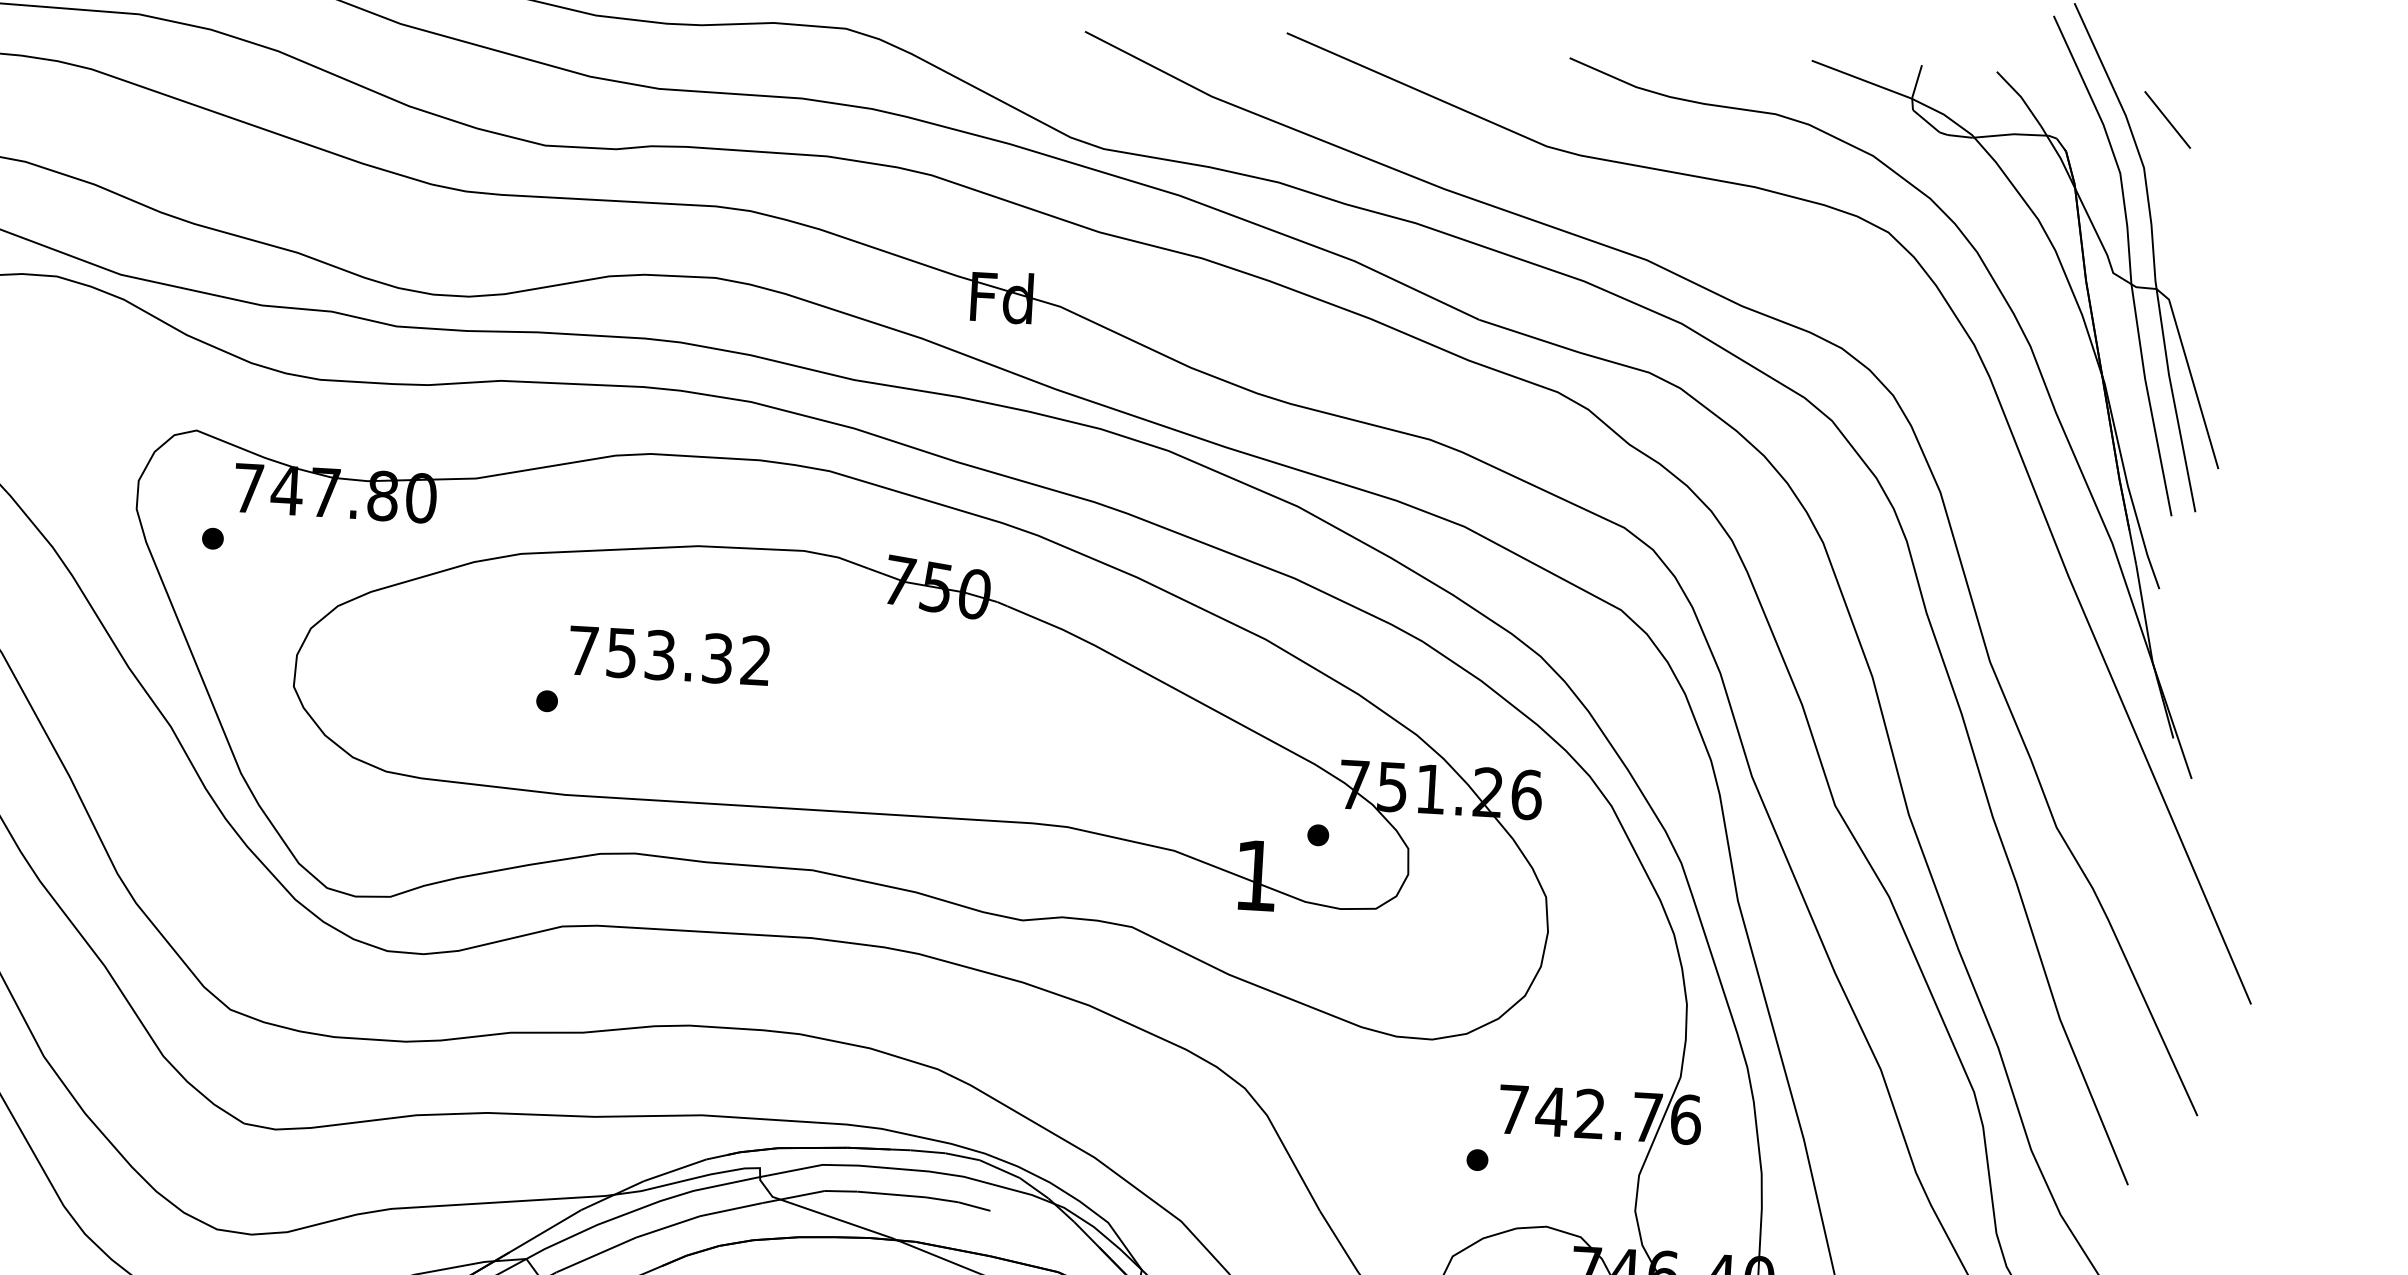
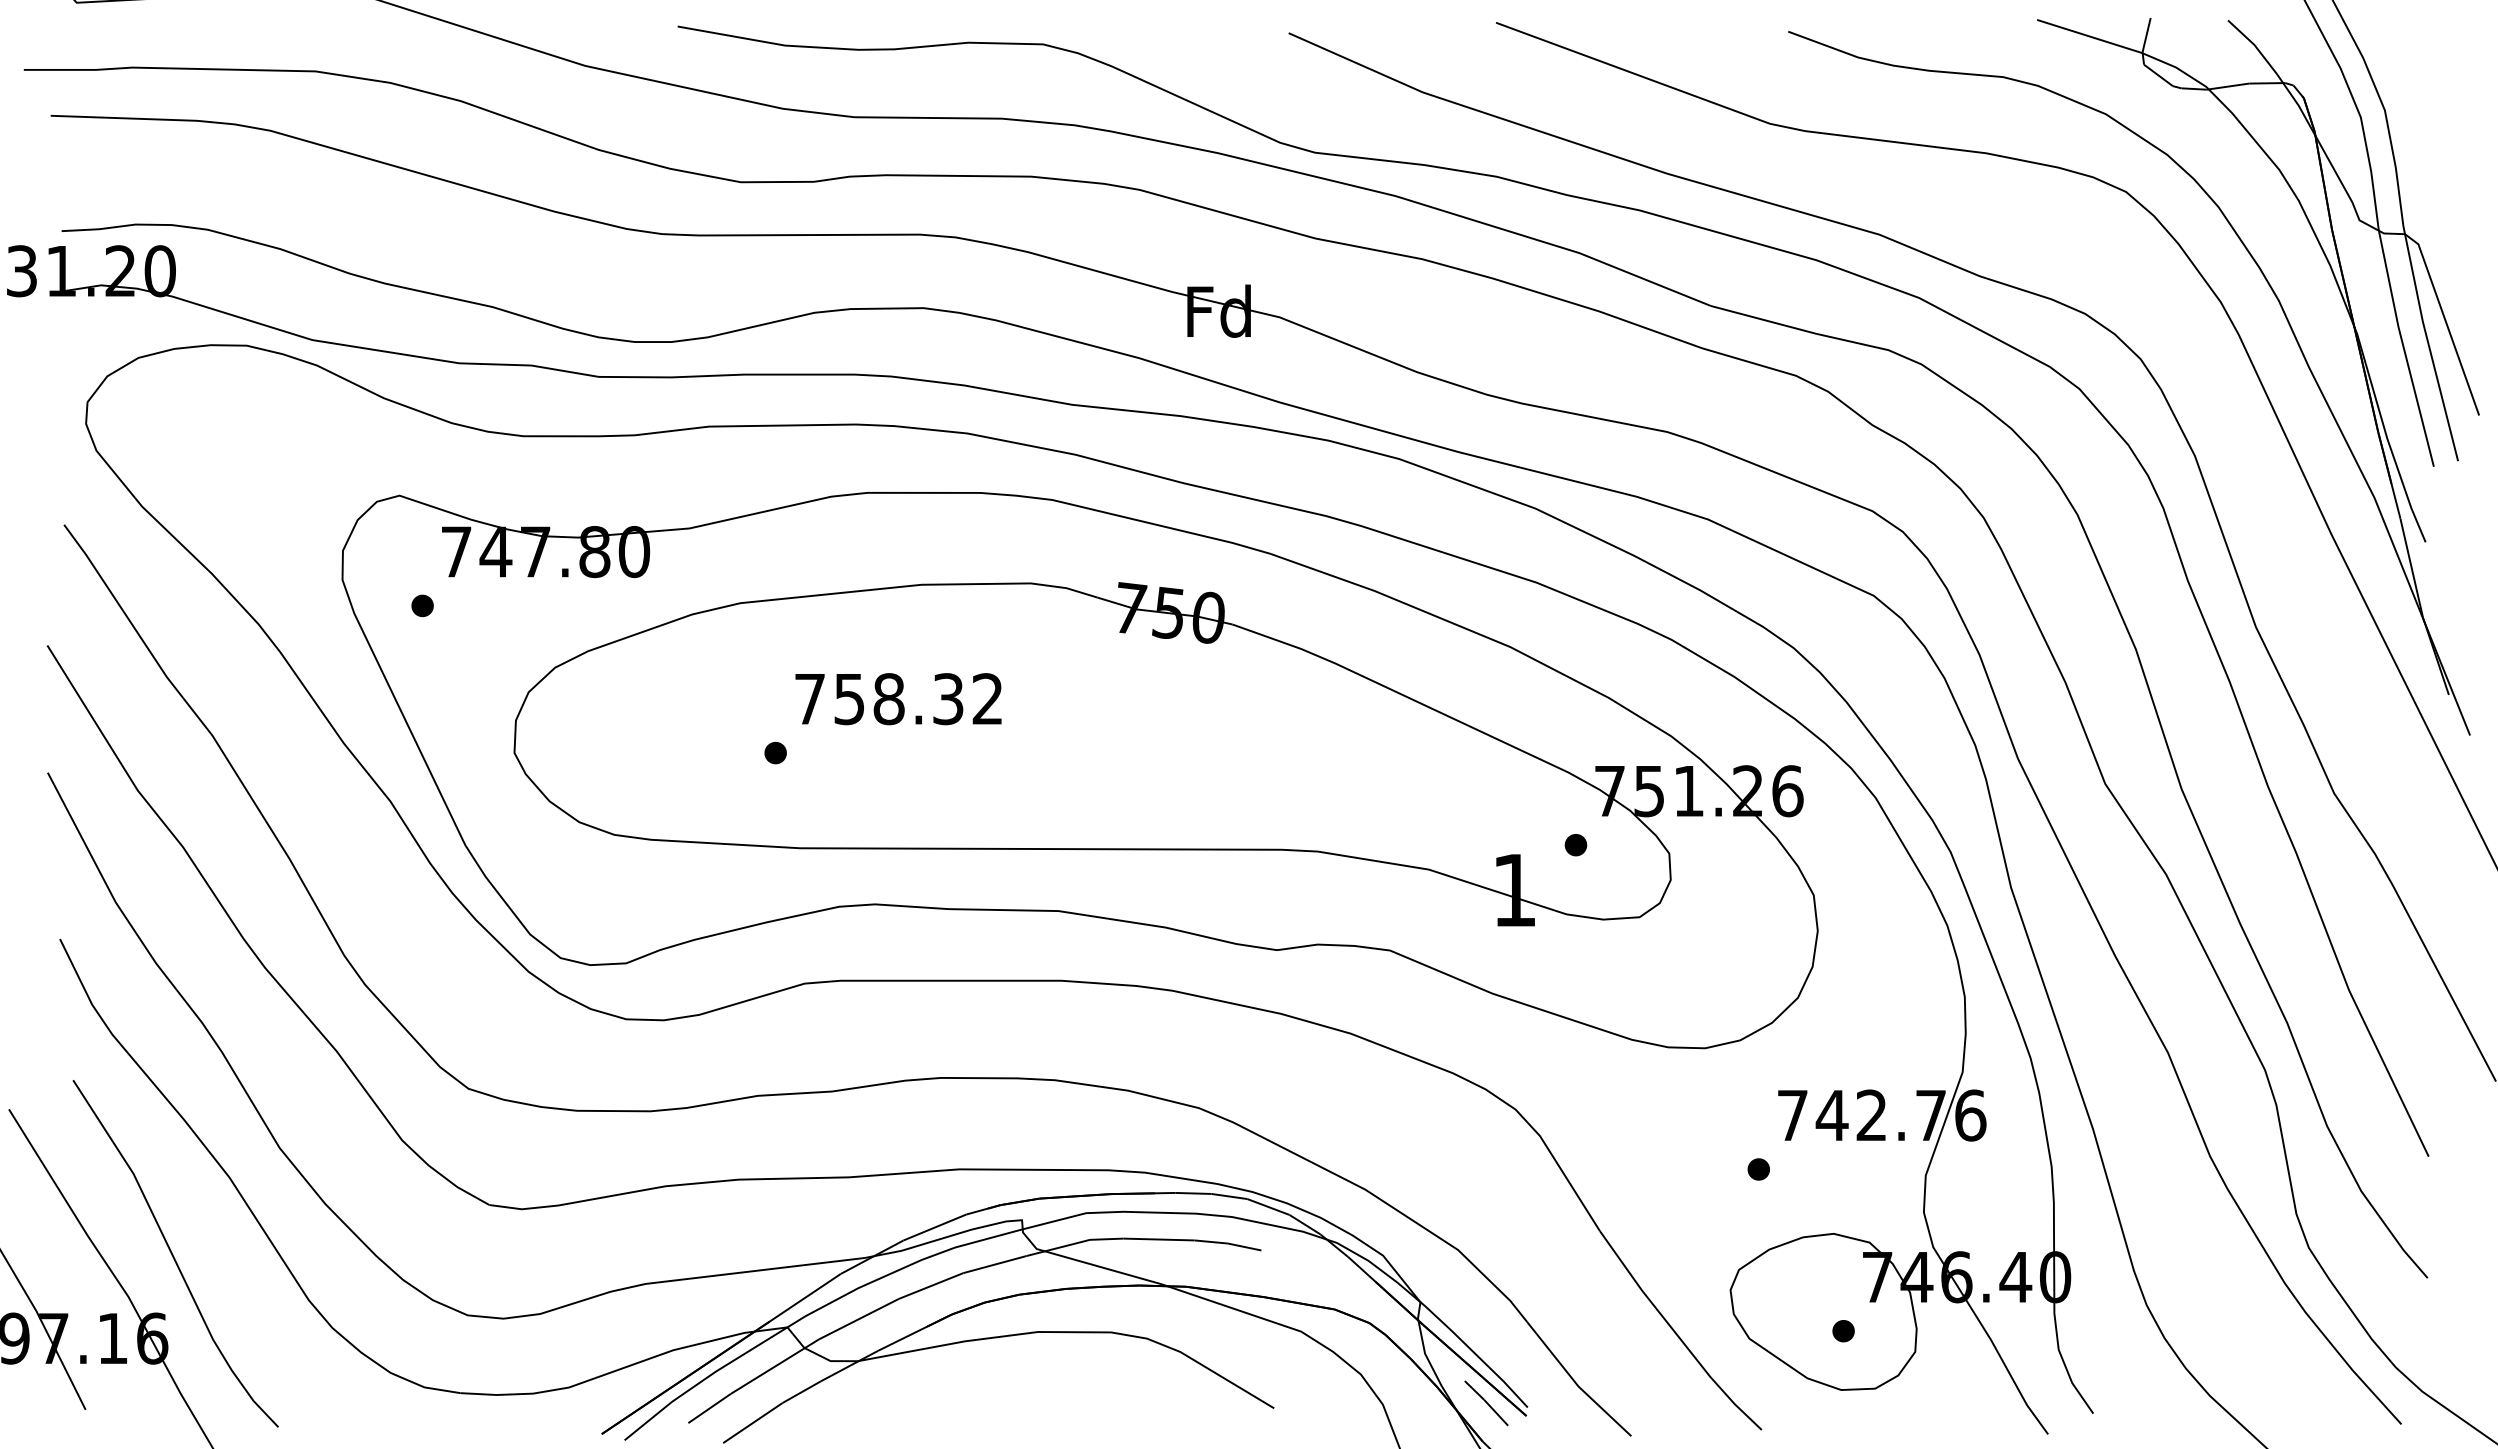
line: (2167, 119) -> (2406, 59), removed
text: (659, 655) -> (888, 699), 753.32 -> 758.32

